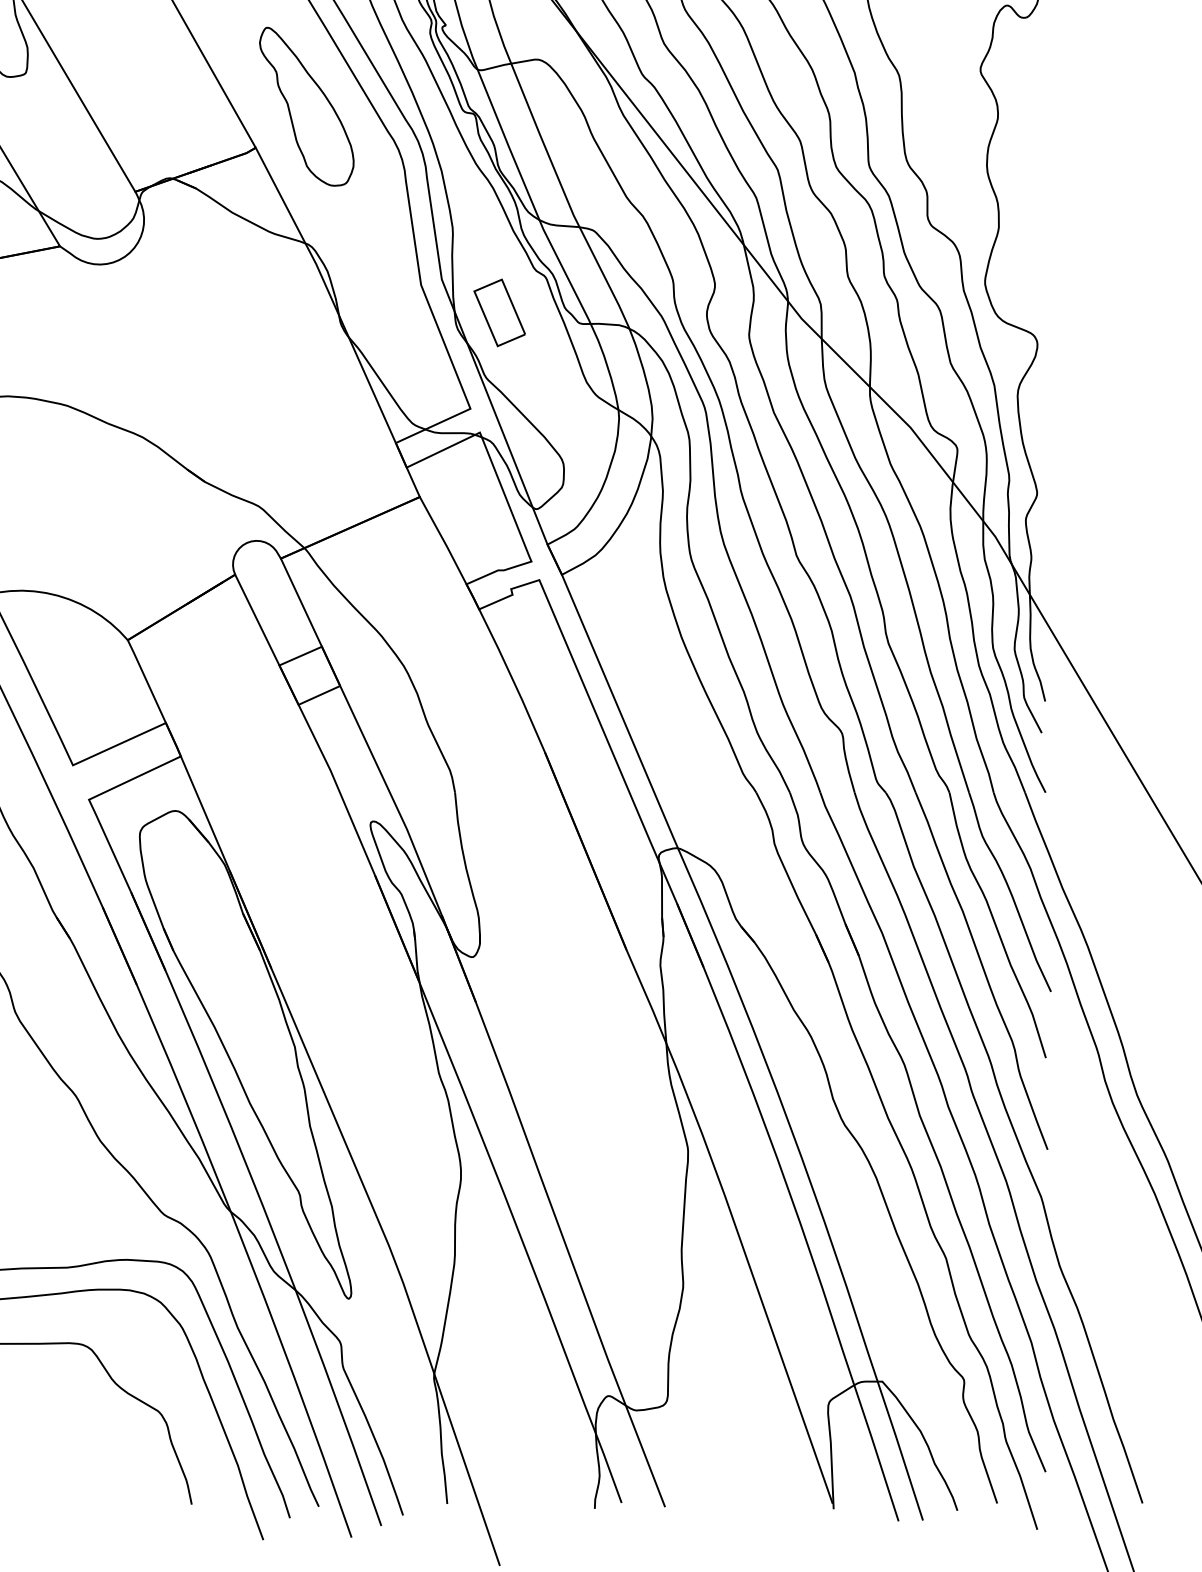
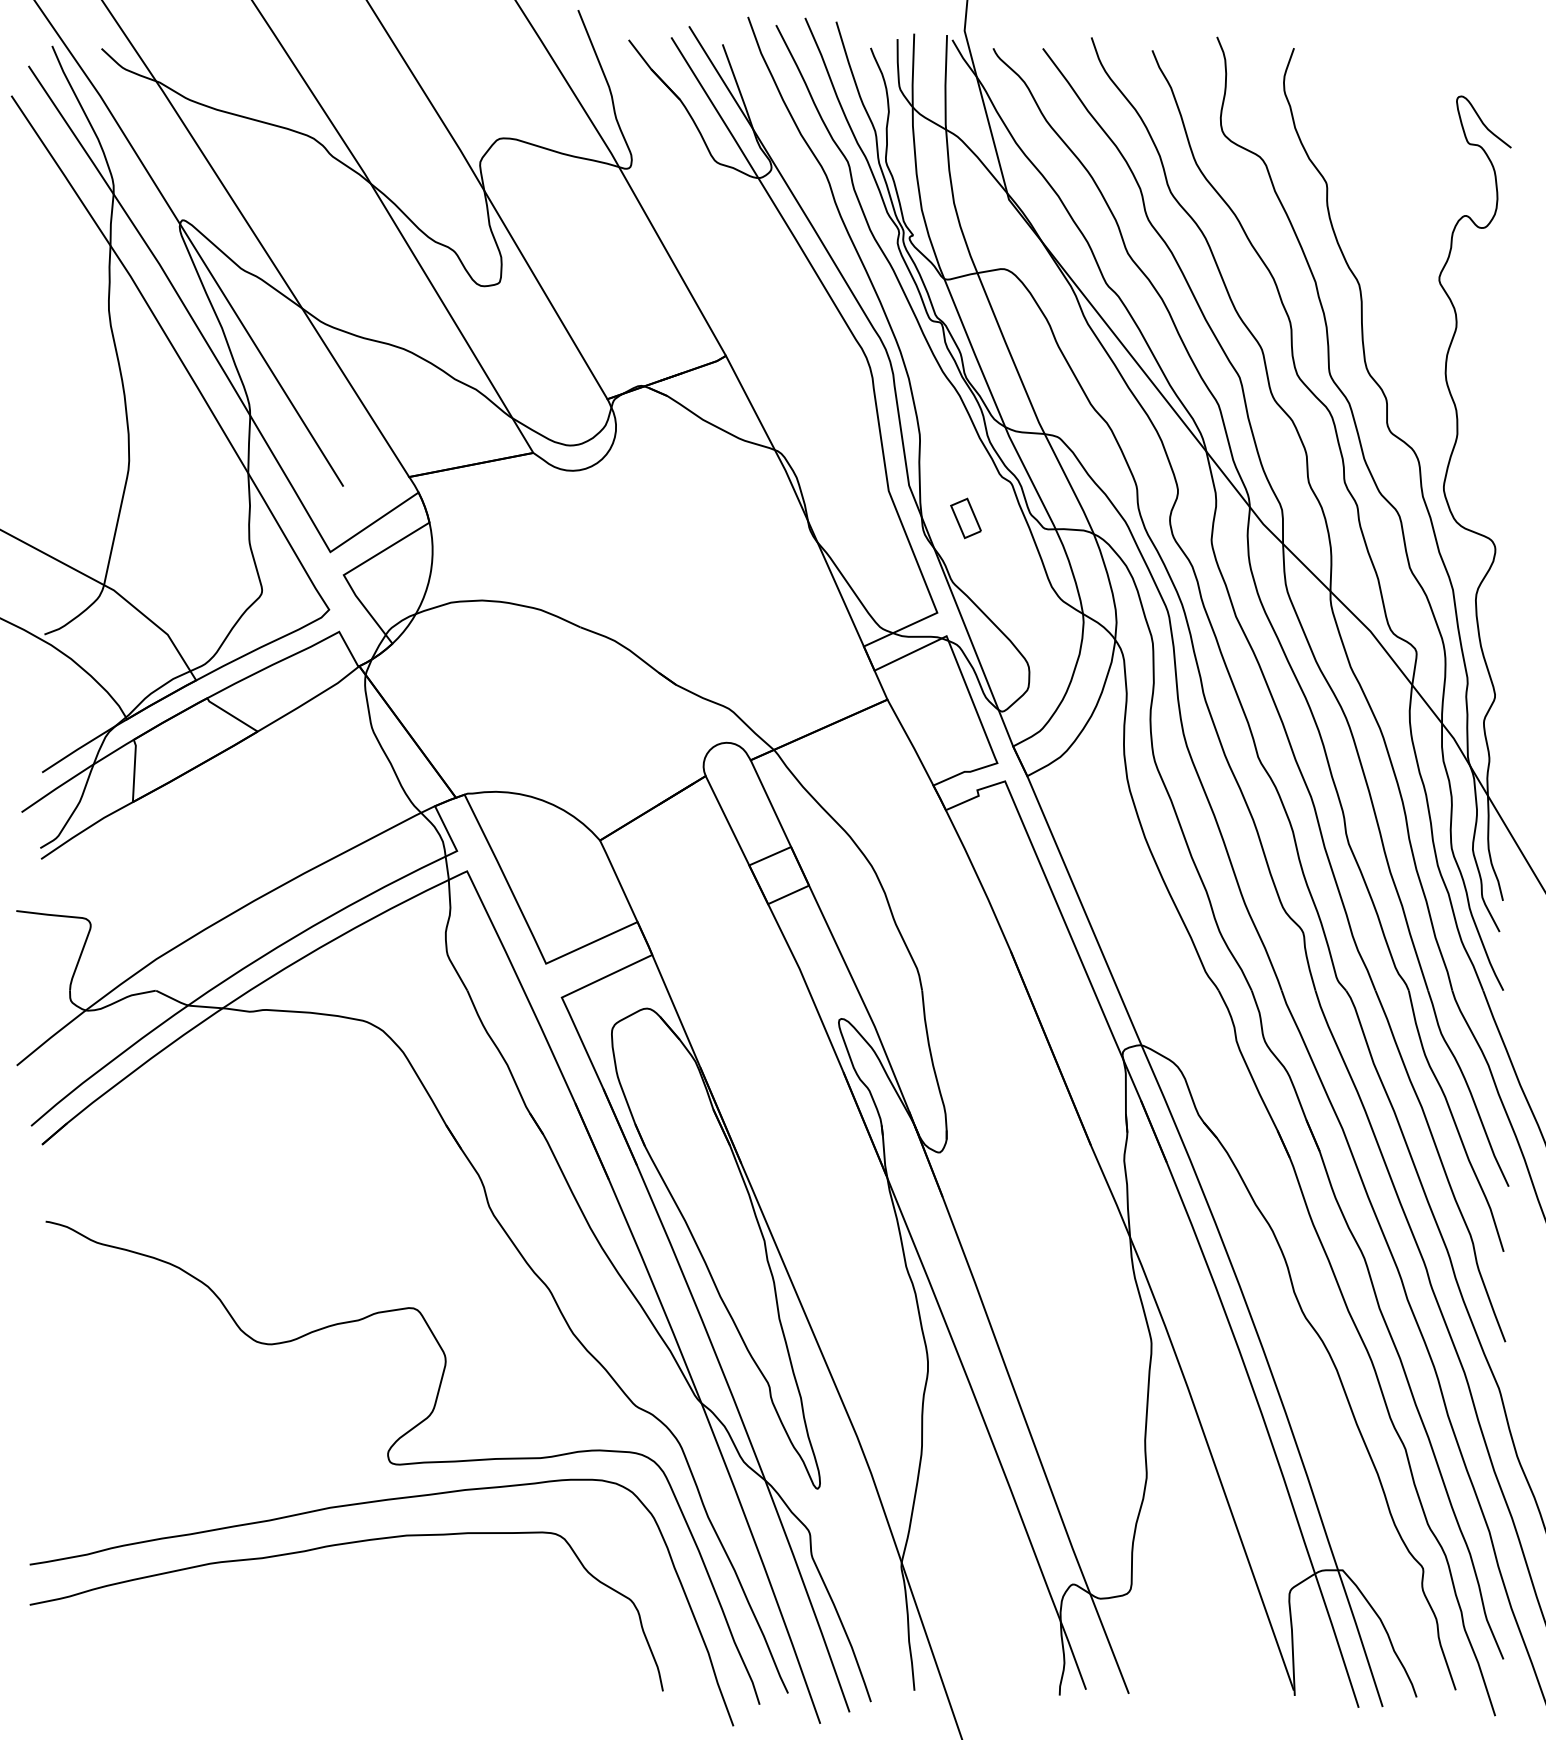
part: (307, 106) -> (776, 315), removed
part: (499, 312) -> (965, 518), size x0.6

